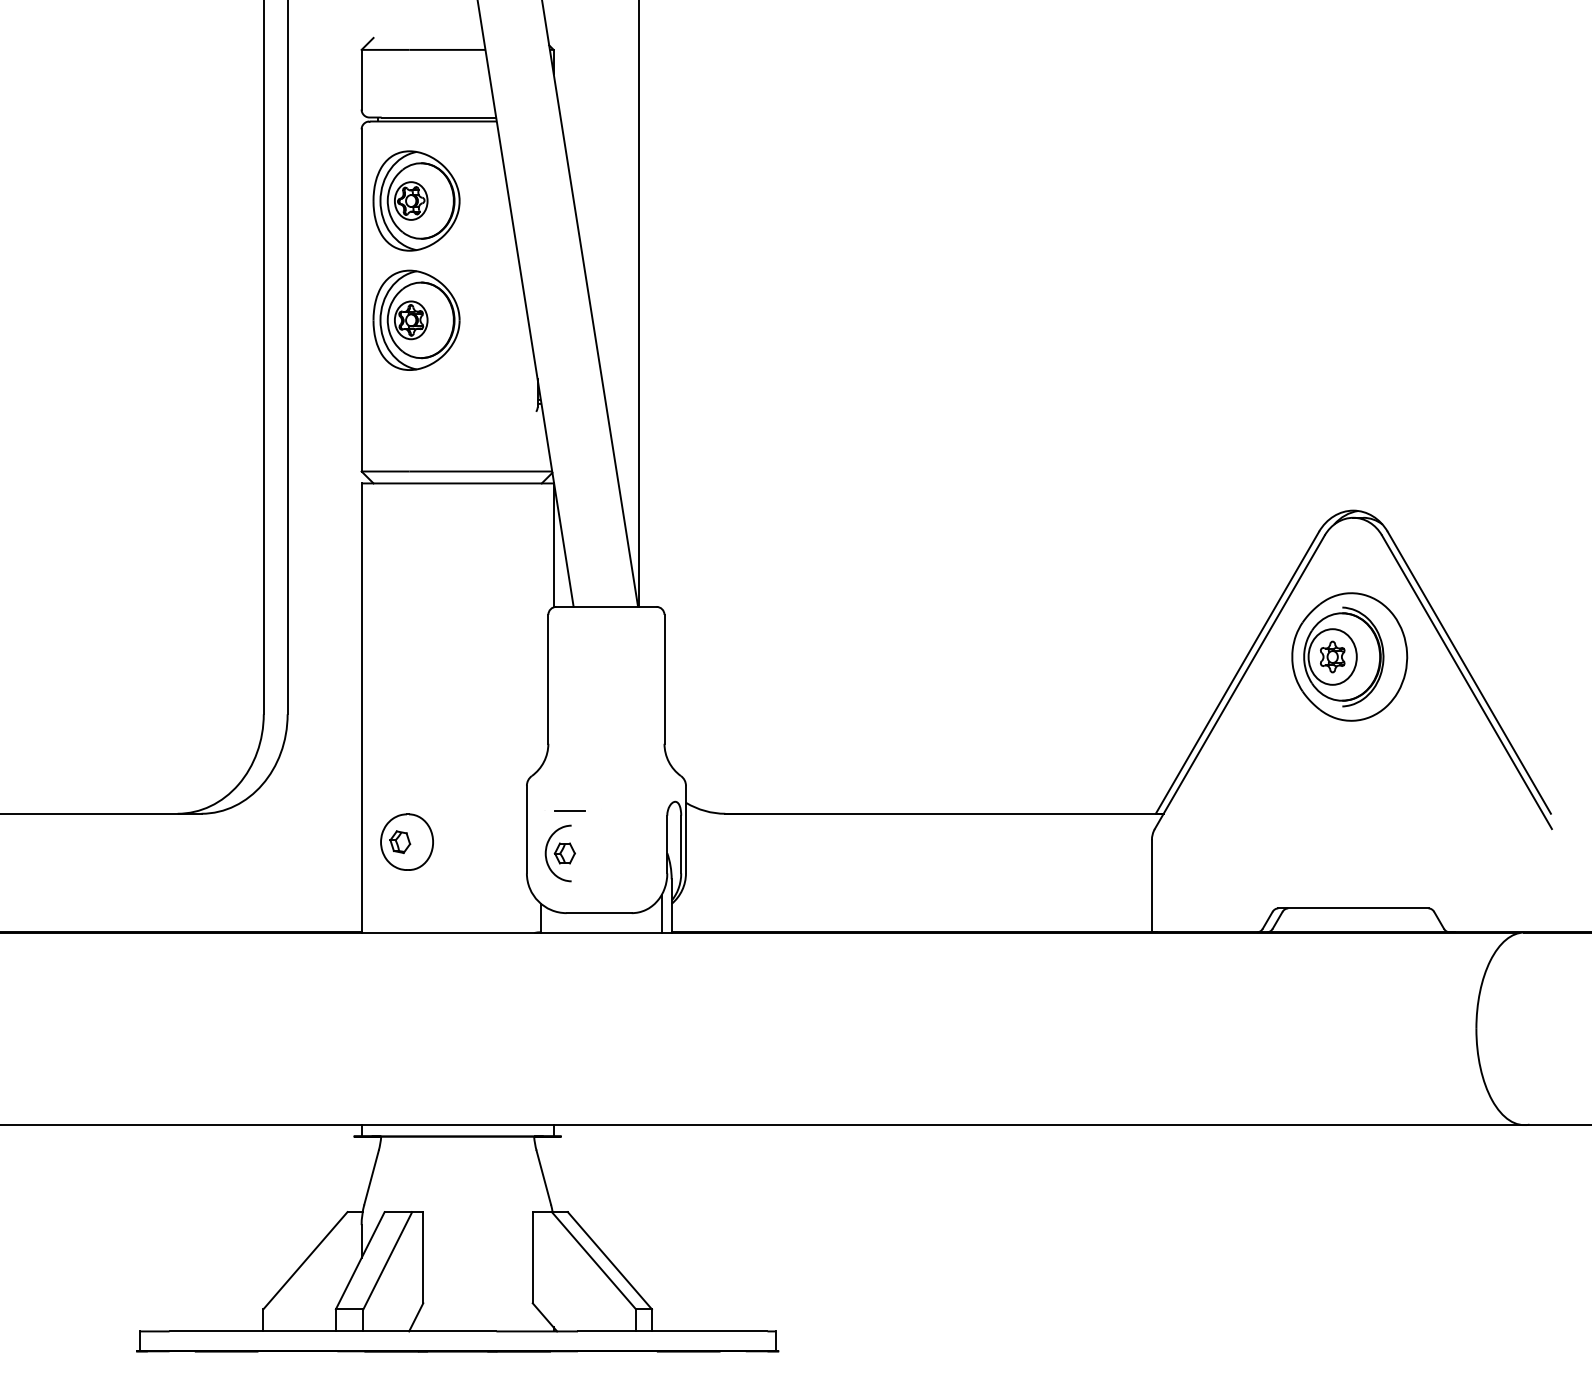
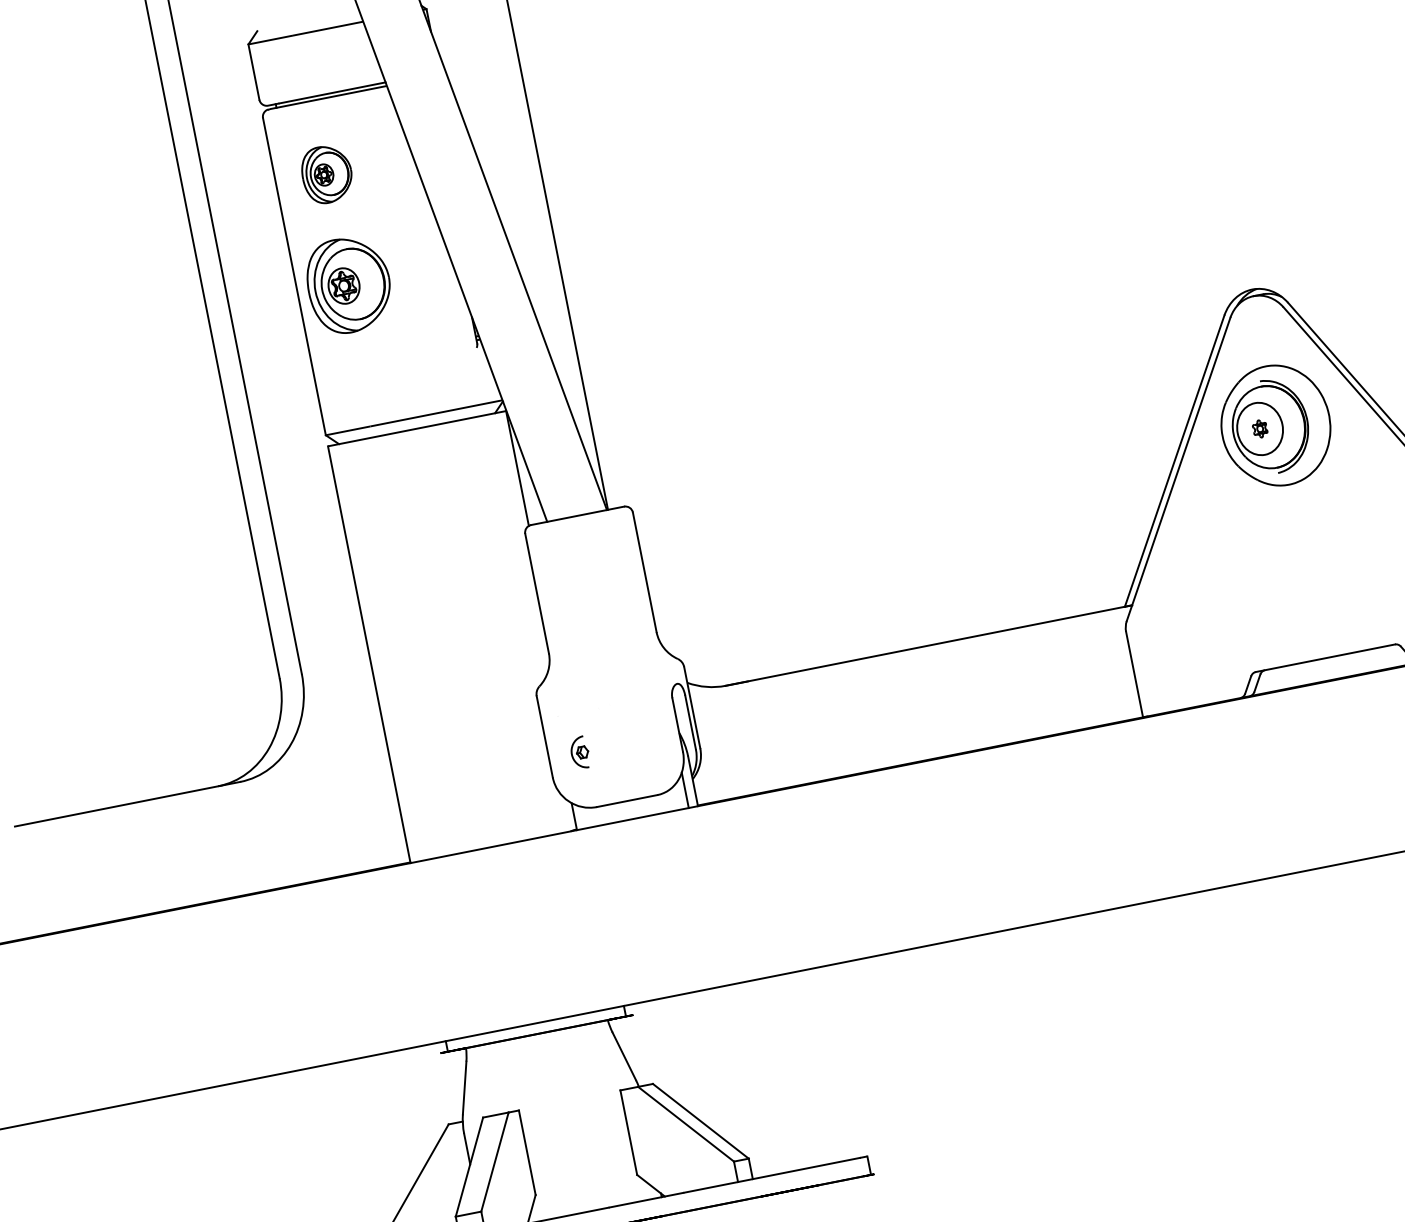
part: (416, 200) -> (326, 173), size x0.6
part: (1332, 656) -> (1259, 428), size x0.6
line: (569, 811) -> (580, 712), removed
part: (406, 841) -> (435, 770), removed
part: (559, 853) -> (579, 753), size x0.6

